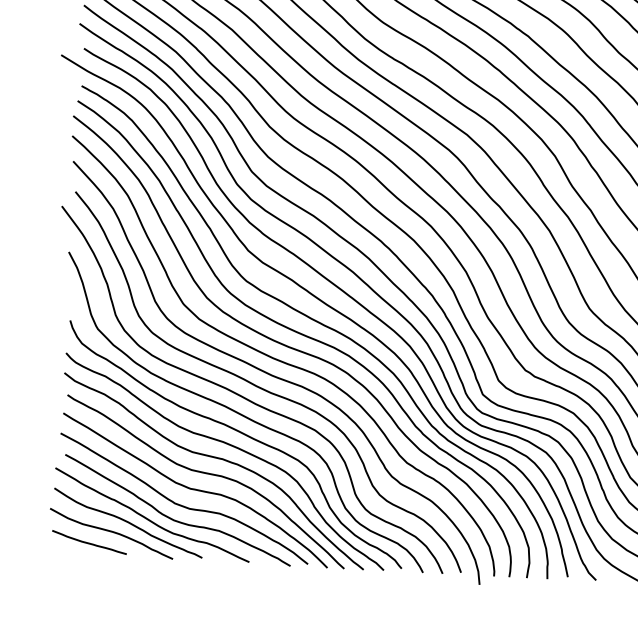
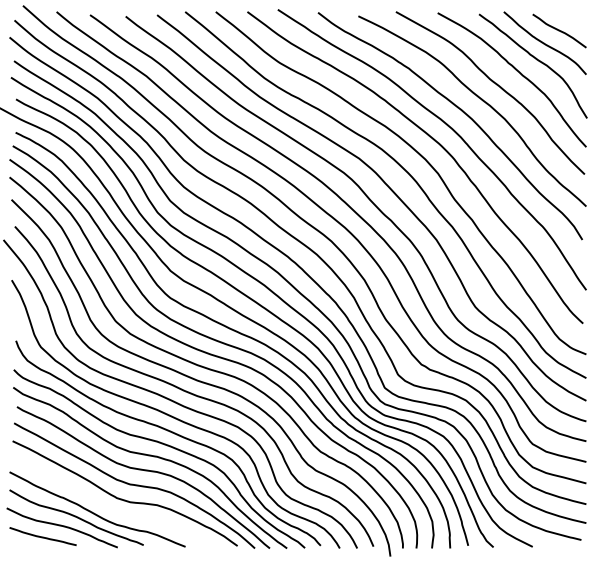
curve: (172, 518) -> (115, 511), removed

